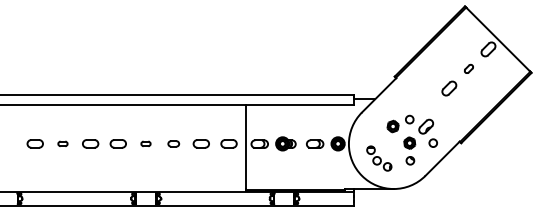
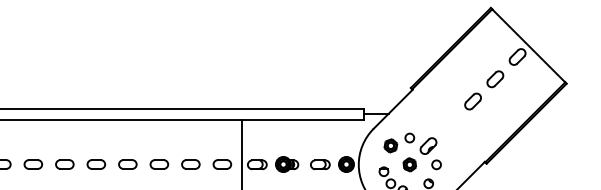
part: (468, 68) -> (494, 78), size x1.67
part: (411, 131) -> (411, 151), moved
part: (62, 143) -> (32, 164), size x1.67
part: (145, 143) -> (127, 164), size x1.67
part: (173, 143) -> (159, 164), size x1.43

